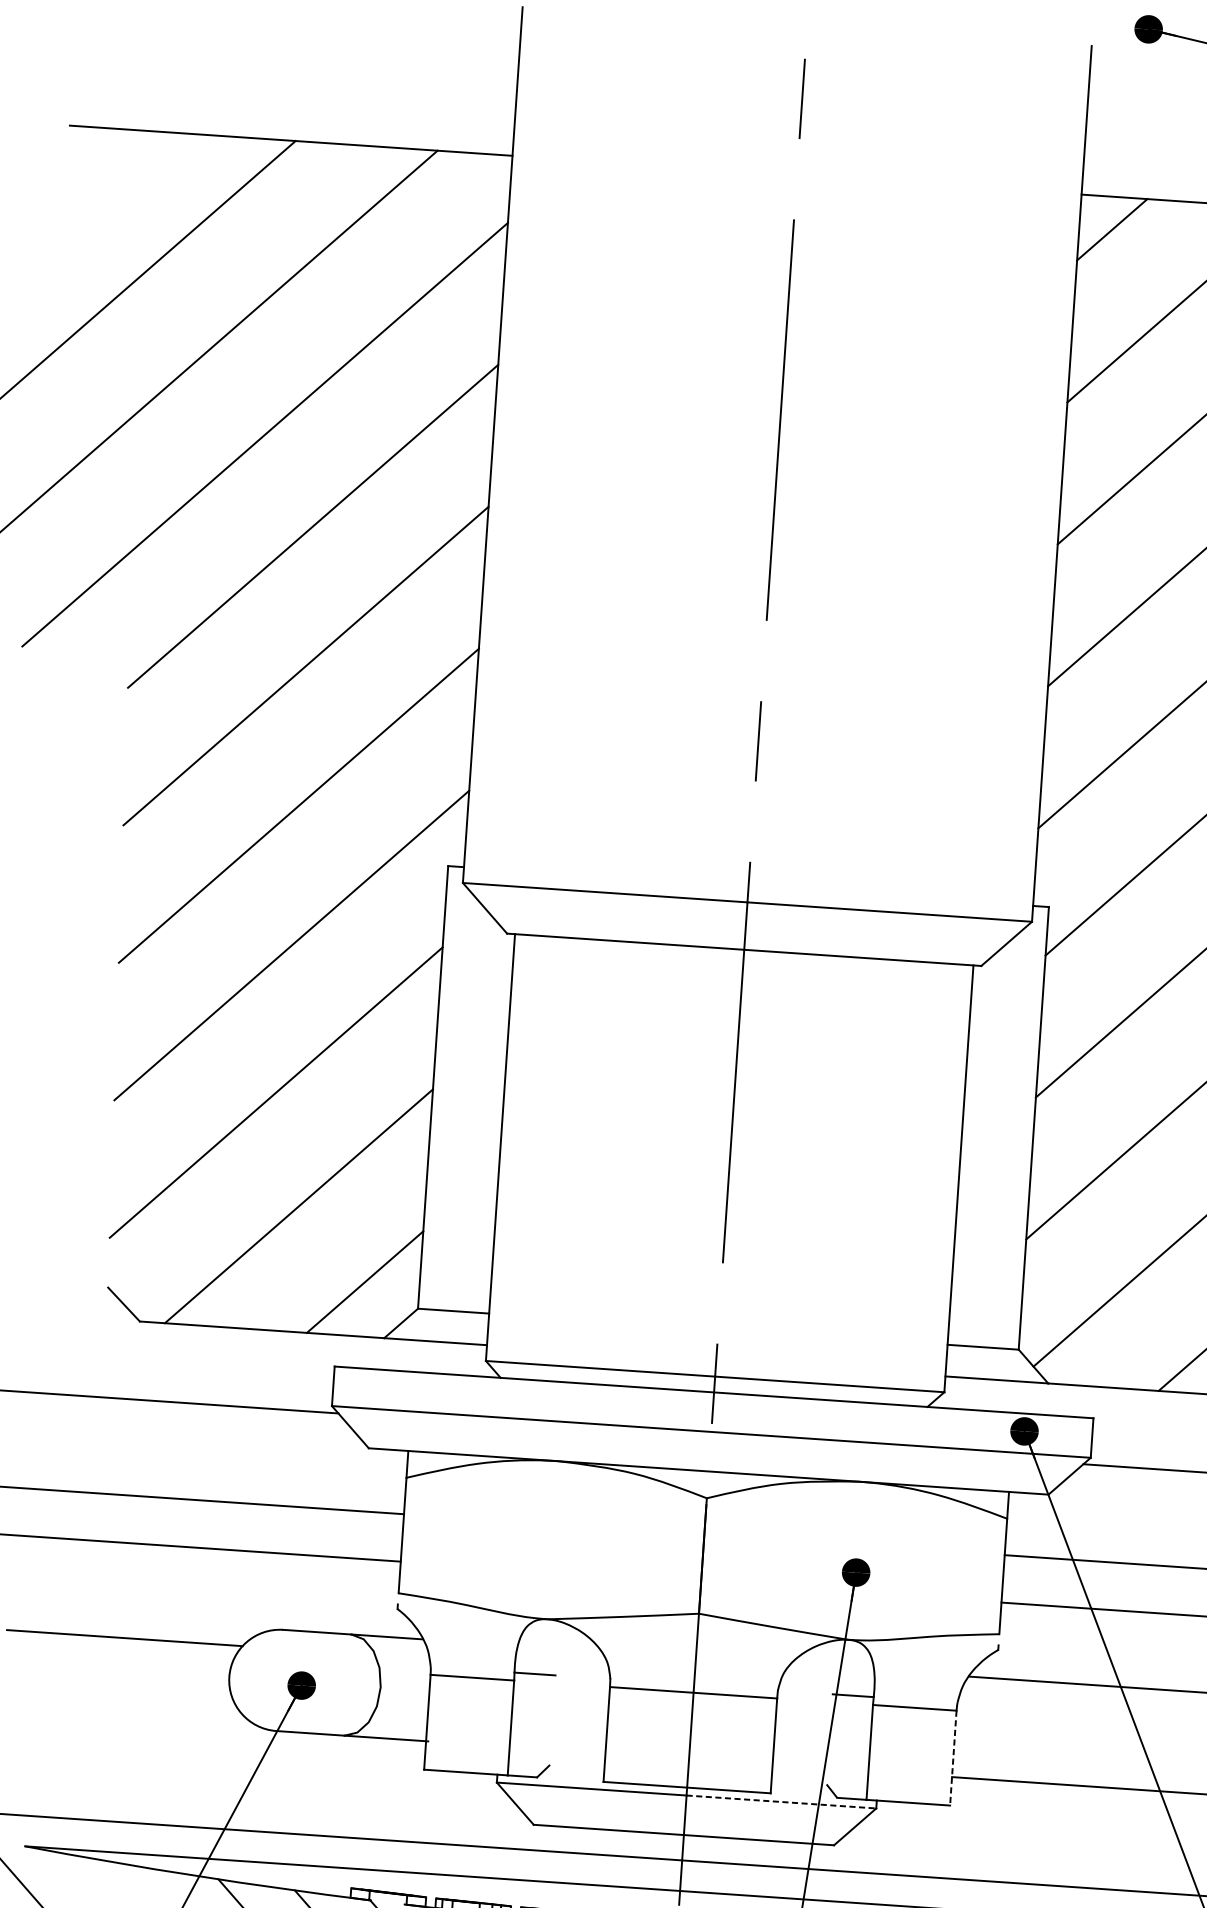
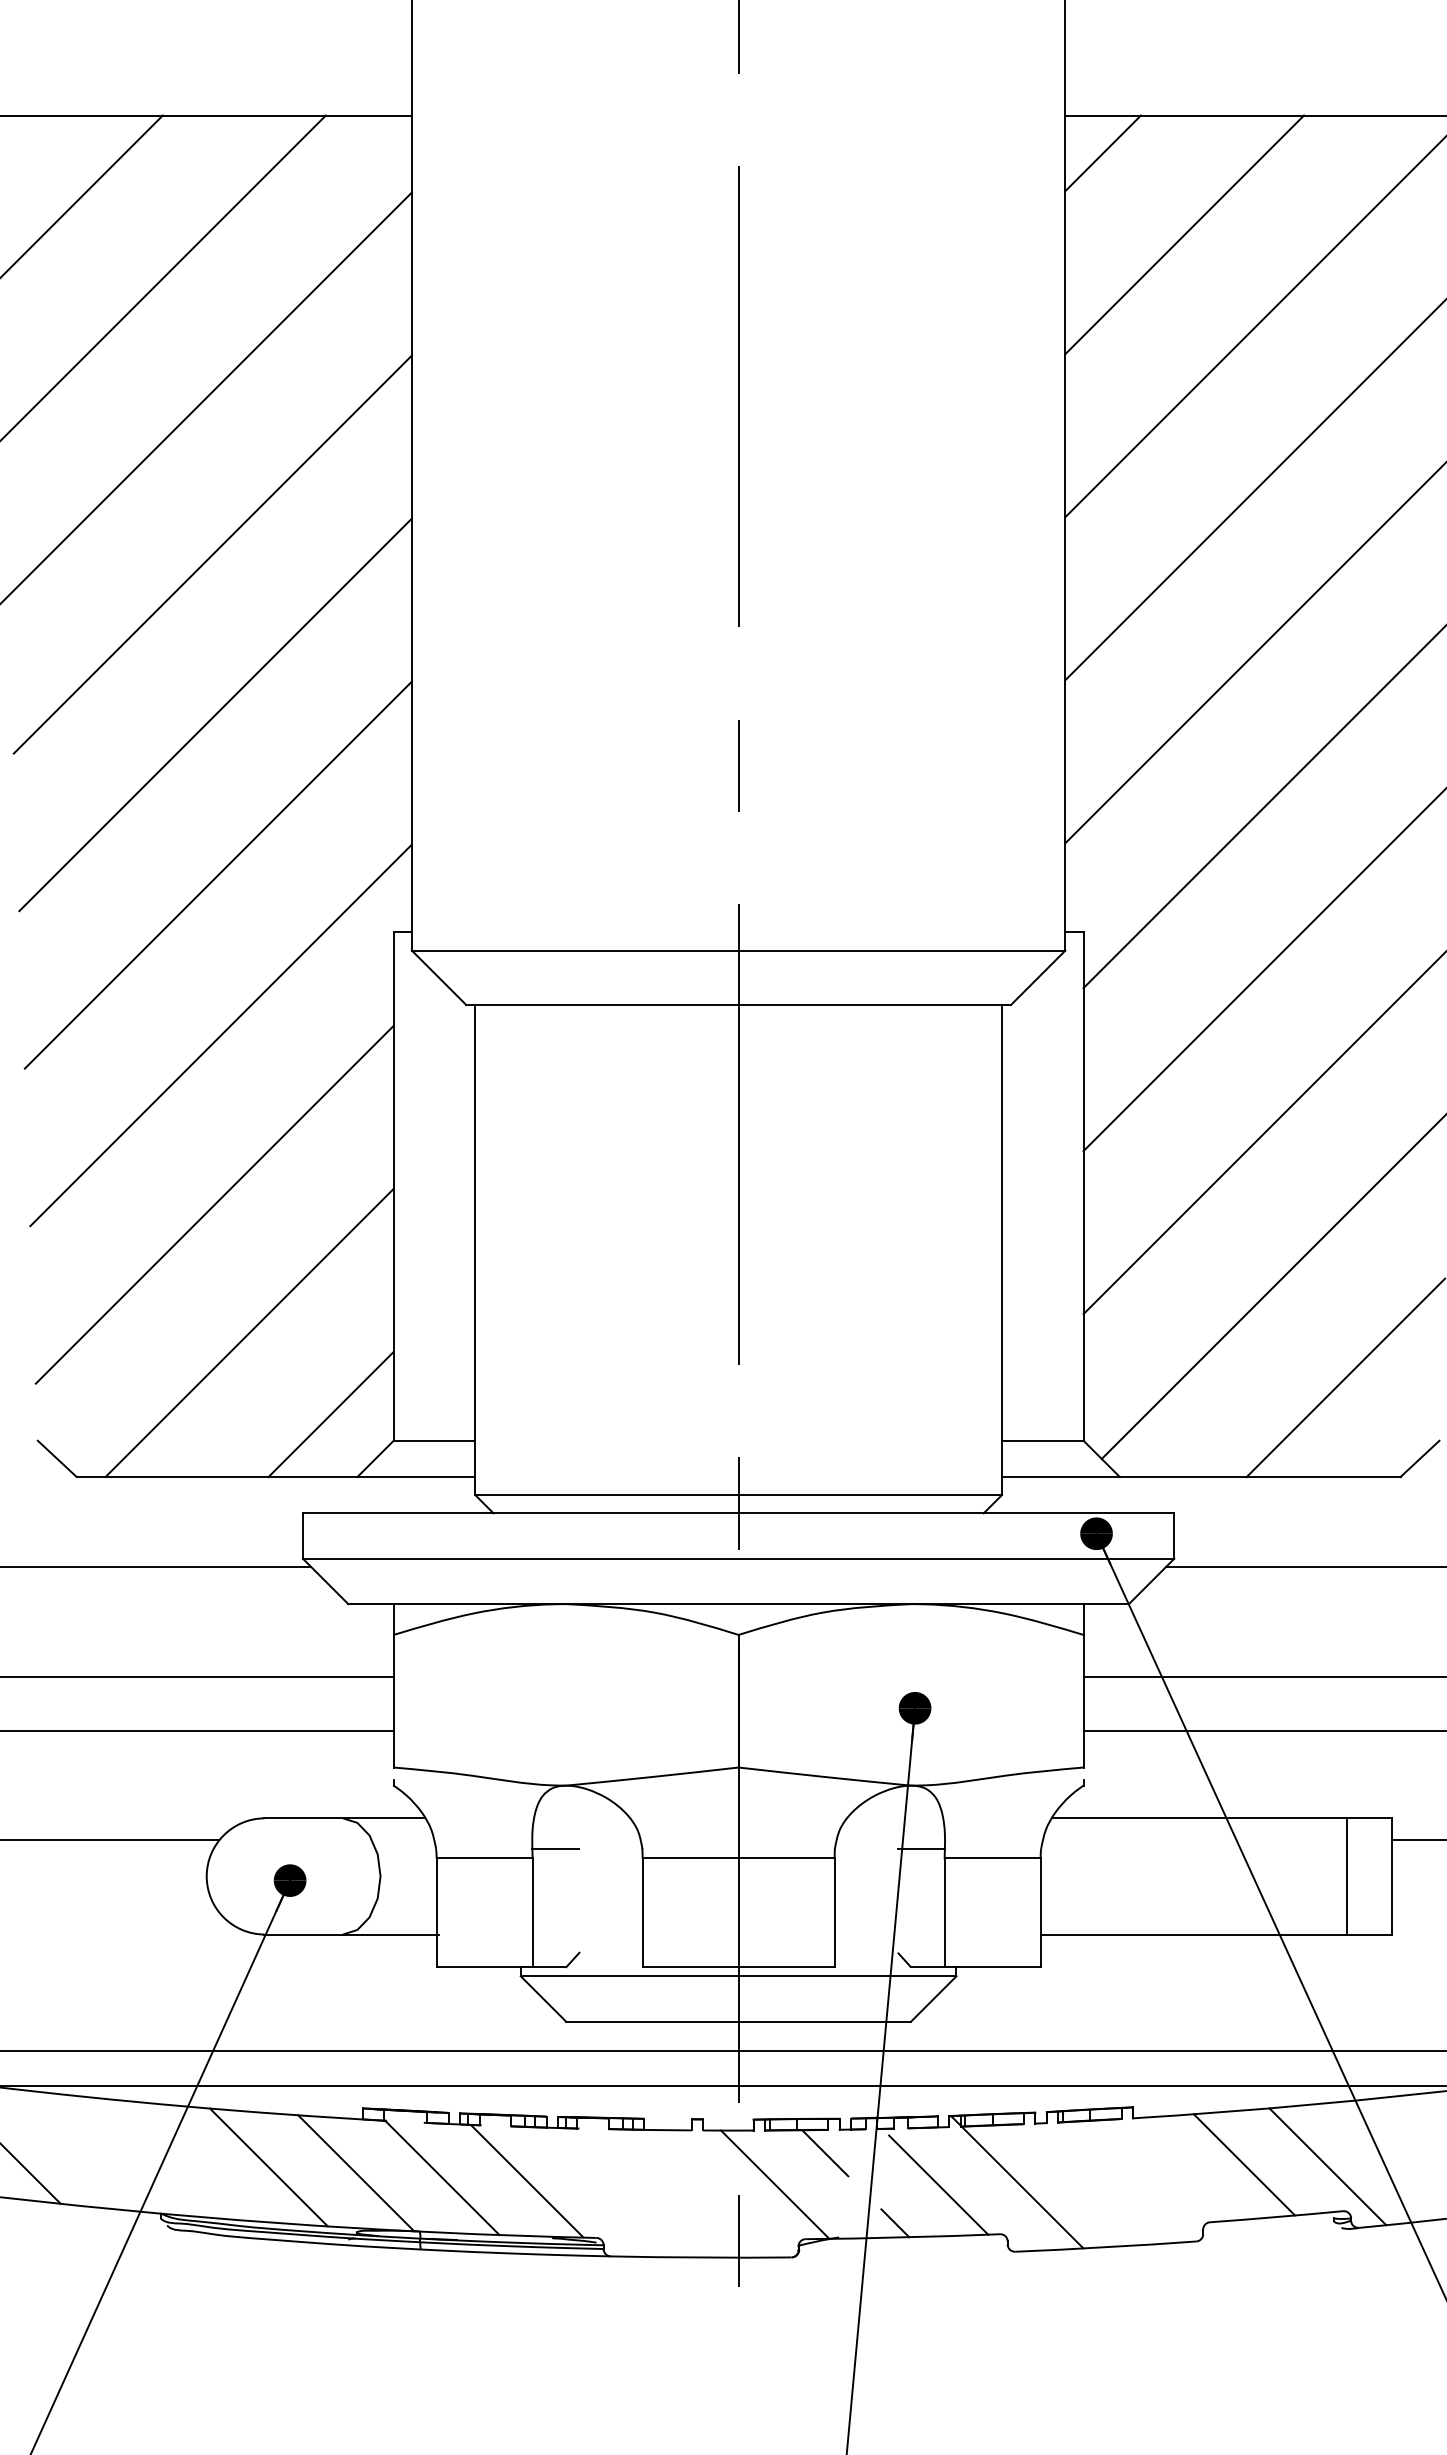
line: (953, 1758) -> (1040, 1913), dashed -> solid
line: (781, 1802) -> (847, 1976), dashed -> solid

